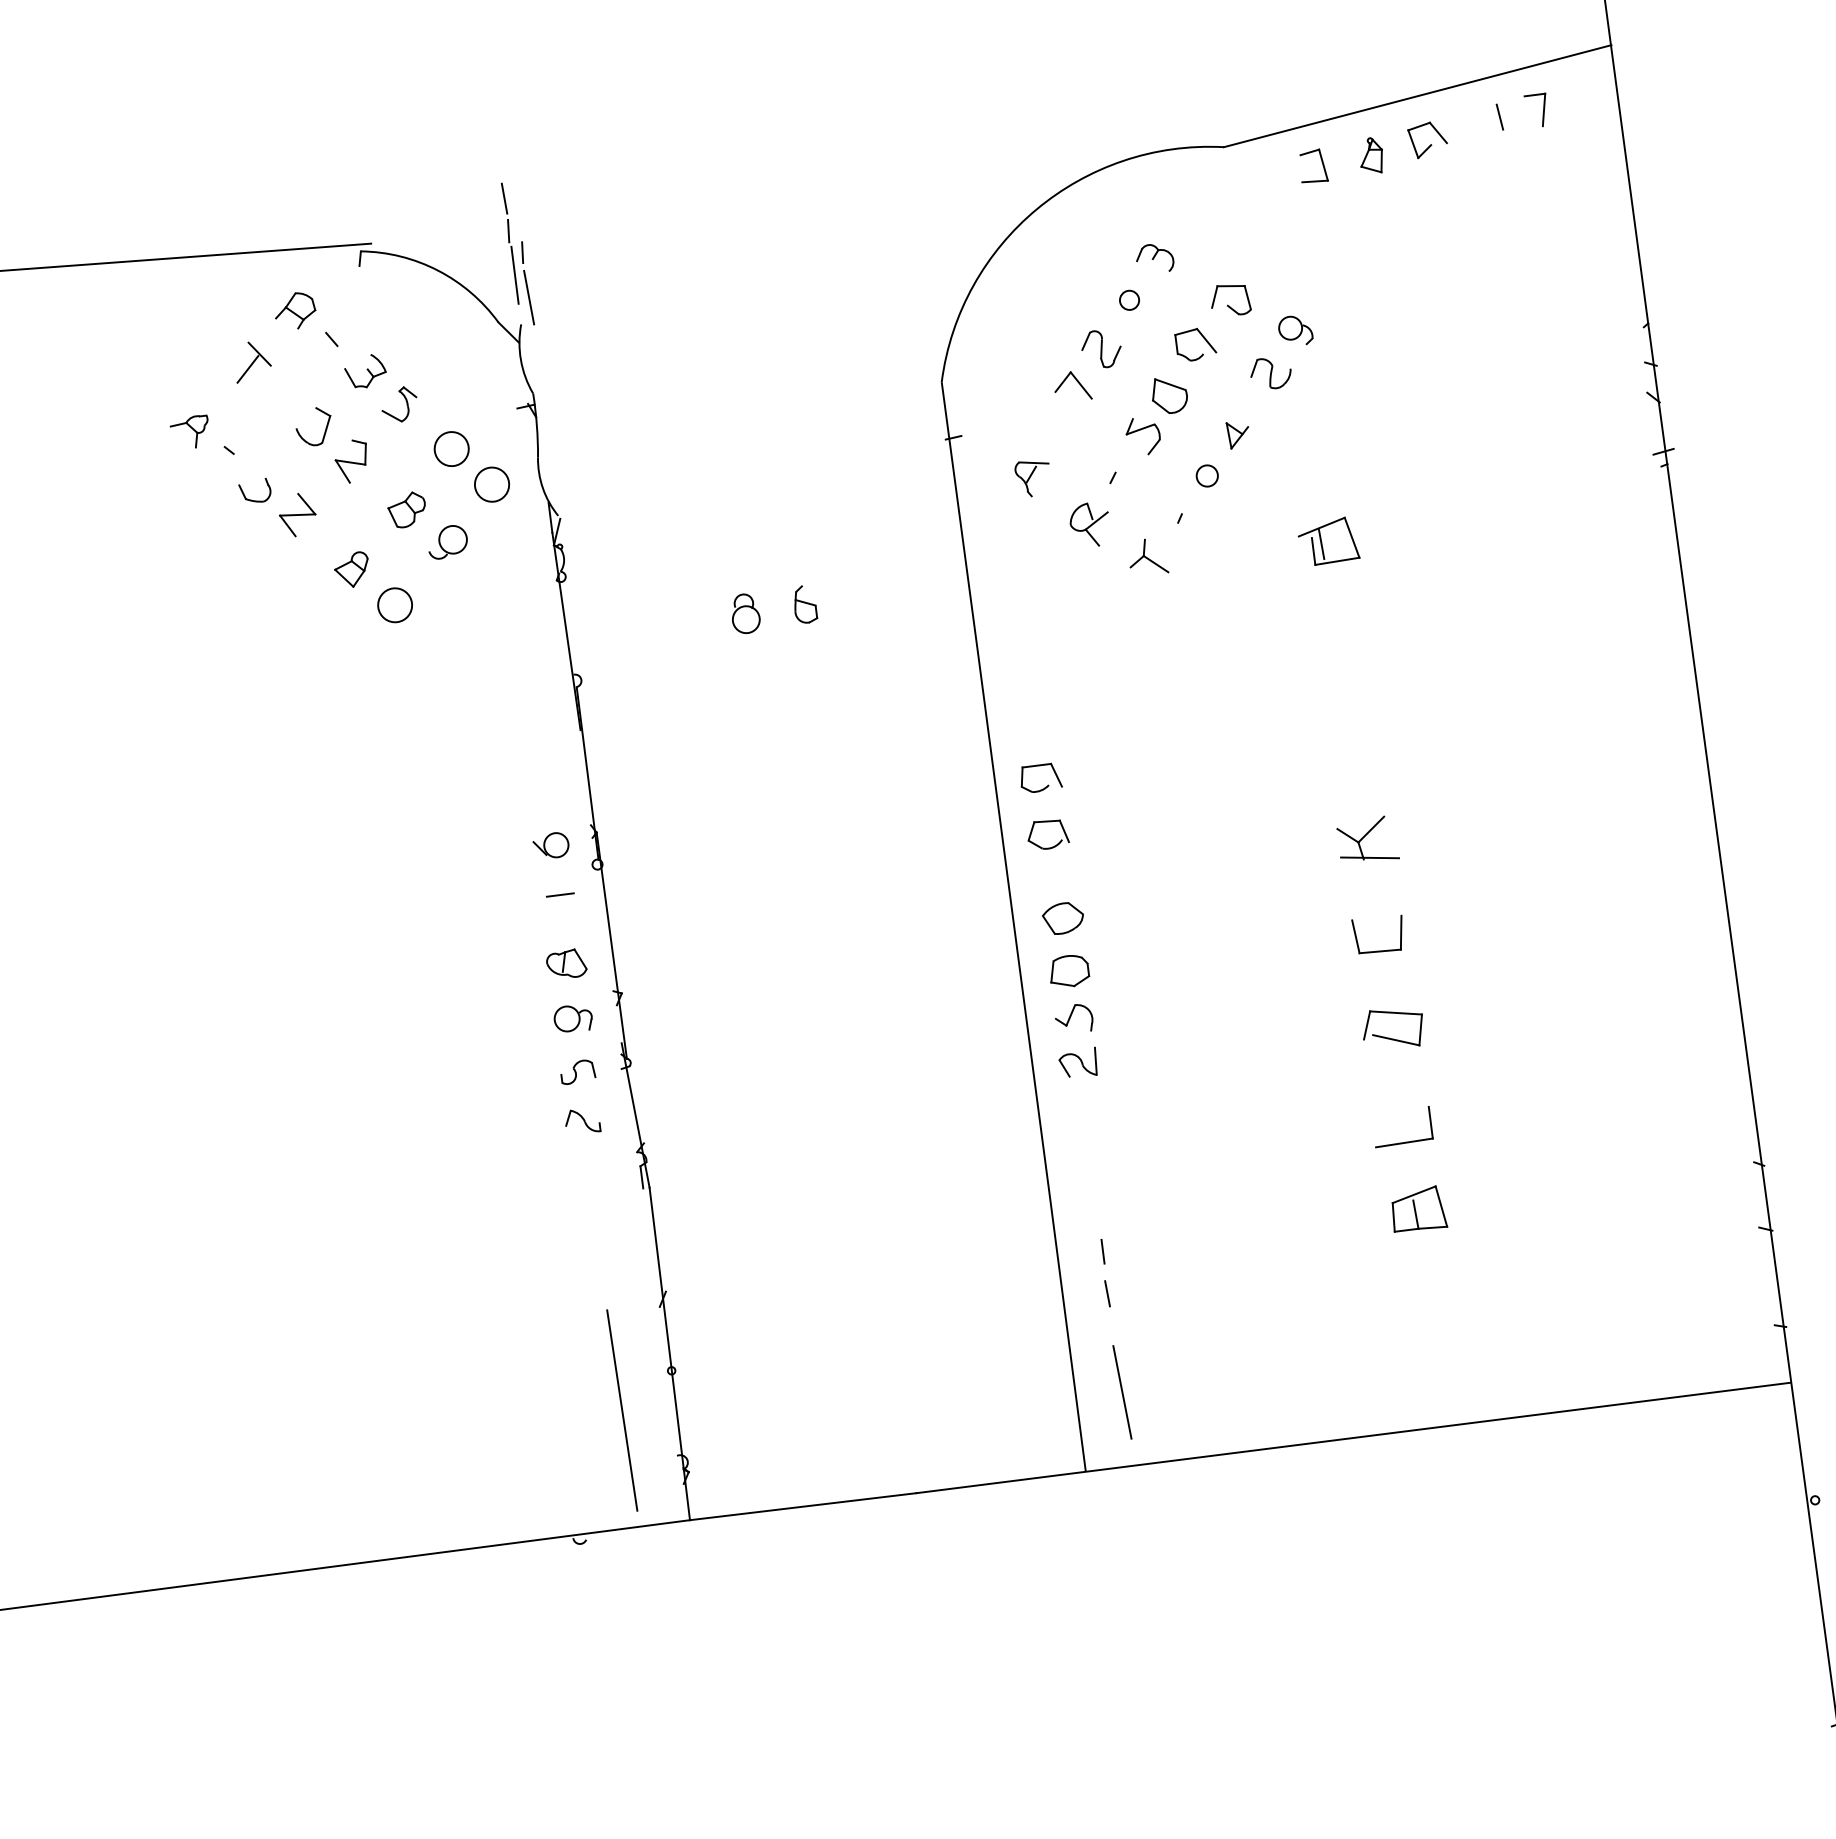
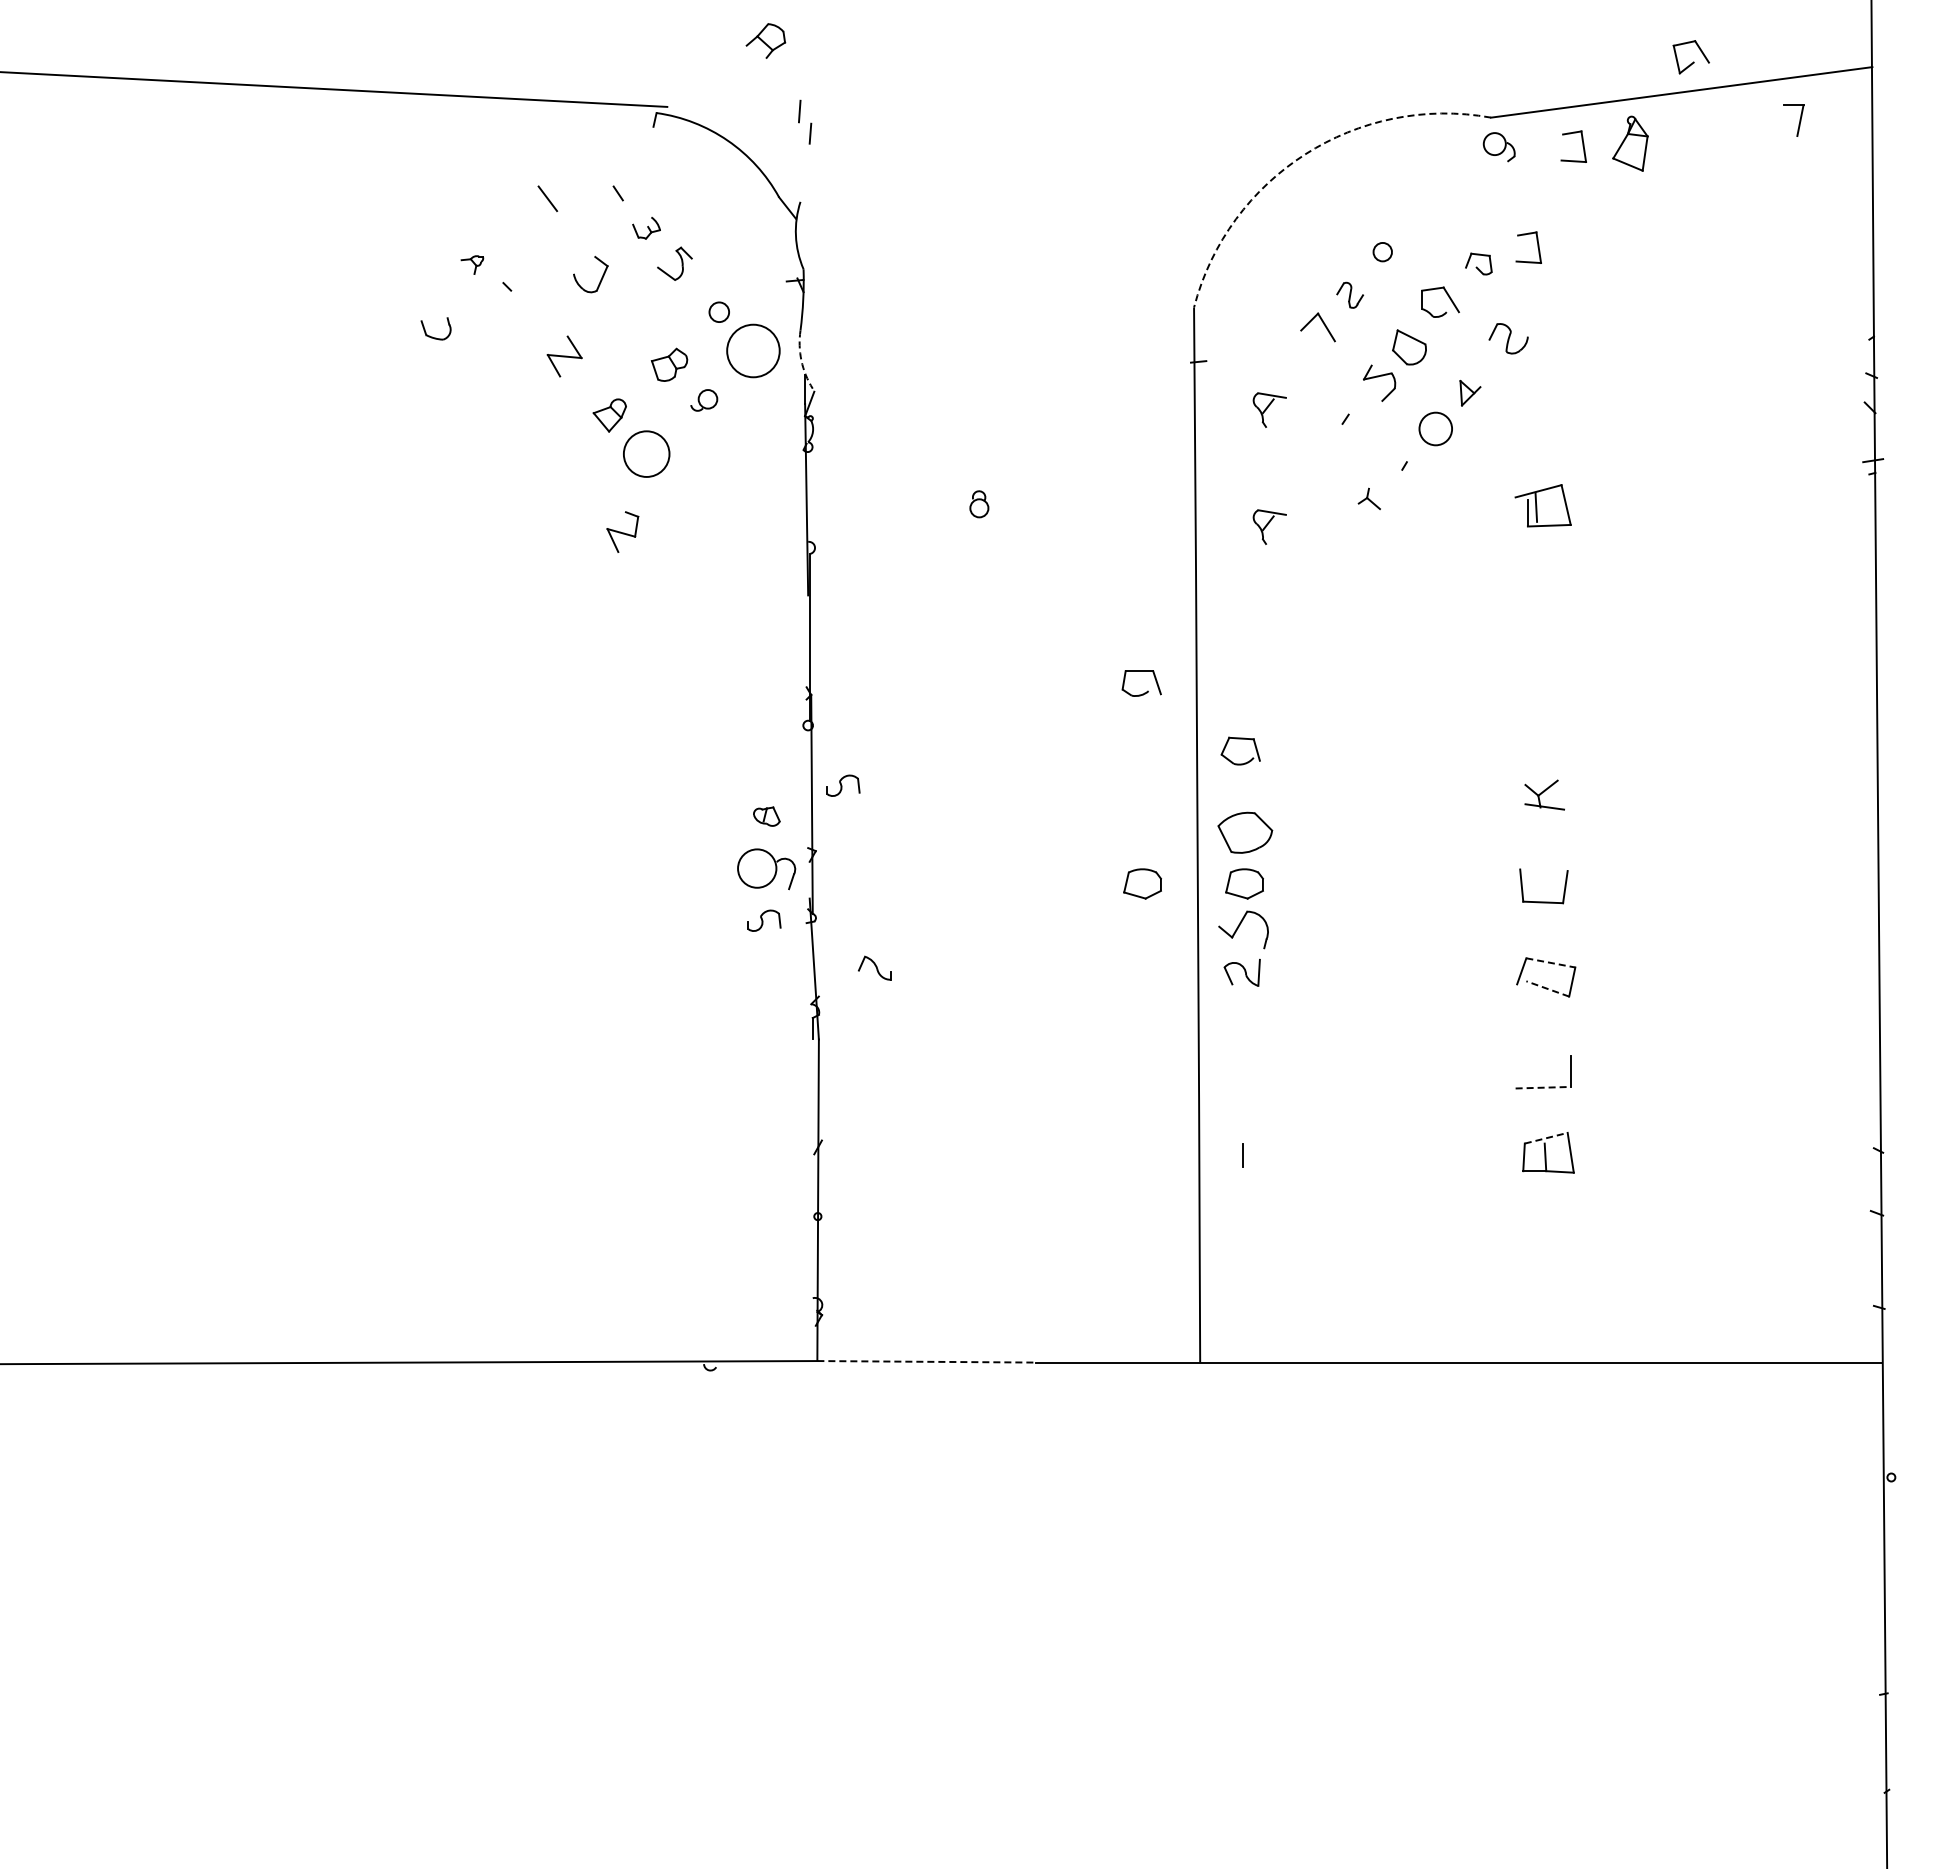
line: (1499, 117) -> (1757, 122), removed
part: (1427, 140) -> (1690, 57), moved
part: (1371, 155) -> (1630, 143), size x1.6
line: (504, 198) -> (799, 79), removed
arc: (1036, 209) -> (1305, 154), solid -> dashed
part: (1154, 258) -> (1411, 215), removed
line: (514, 274) -> (800, 153), removed
part: (1288, 275) -> (1537, 247), added
line: (528, 297) -> (810, 177), removed
part: (1229, 299) -> (1478, 263), size x0.7
part: (294, 310) -> (765, 40), moved
part: (1294, 331) -> (1498, 147), moved
part: (1100, 349) -> (1349, 295), size x0.7
line: (247, 369) -> (534, 211), removed
part: (365, 372) -> (646, 228), size x0.7
part: (190, 431) -> (472, 264), size x0.6
circle: (450, 448) -> (718, 311), size x0.6
part: (351, 460) -> (622, 531), moved
circle: (1207, 475) -> (1435, 428), size x1.6
circle: (492, 484) -> (753, 350), size x1.6
arc: (542, 488) -> (801, 360), solid -> dashed
part: (252, 499) -> (432, 336), moved
part: (1089, 524) -> (1317, 460), removed
part: (446, 542) -> (703, 400), size x0.7
part: (1148, 556) -> (1369, 498), size x0.6
part: (1048, 598) -> (1269, 526), added
part: (805, 604) -> (1037, 502), removed
circle: (395, 605) -> (646, 454), size x1.4
part: (745, 612) -> (979, 503), size x0.7
part: (1047, 784) -> (1147, 690), moved
part: (1367, 839) -> (1544, 794), size x0.7
part: (550, 845) -> (765, 701), removed
line: (560, 895) -> (769, 750), removed
part: (1063, 918) -> (1245, 832), size x1.4
part: (641, 921) -> (843, 785), added
part: (566, 964) -> (766, 816), size x0.7
part: (963, 984) -> (1142, 883), added
line: (1395, 1012) -> (1550, 962), solid -> dashed
part: (573, 1018) -> (766, 869), size x1.6
part: (1074, 1018) -> (1243, 929), size x1.4
line: (1395, 1039) -> (1547, 988), solid -> dashed
part: (581, 1120) -> (874, 967), moved
line: (1404, 1142) -> (1543, 1087), solid -> dashed
line: (1414, 1194) -> (1546, 1138), solid -> dashed
line: (1107, 1293) -> (1242, 1195), removed
line: (1122, 1392) -> (1244, 1291), removed
line: (621, 1410) -> (765, 1248), removed
line: (803, 1506) -> (927, 1361), solid -> dashed

